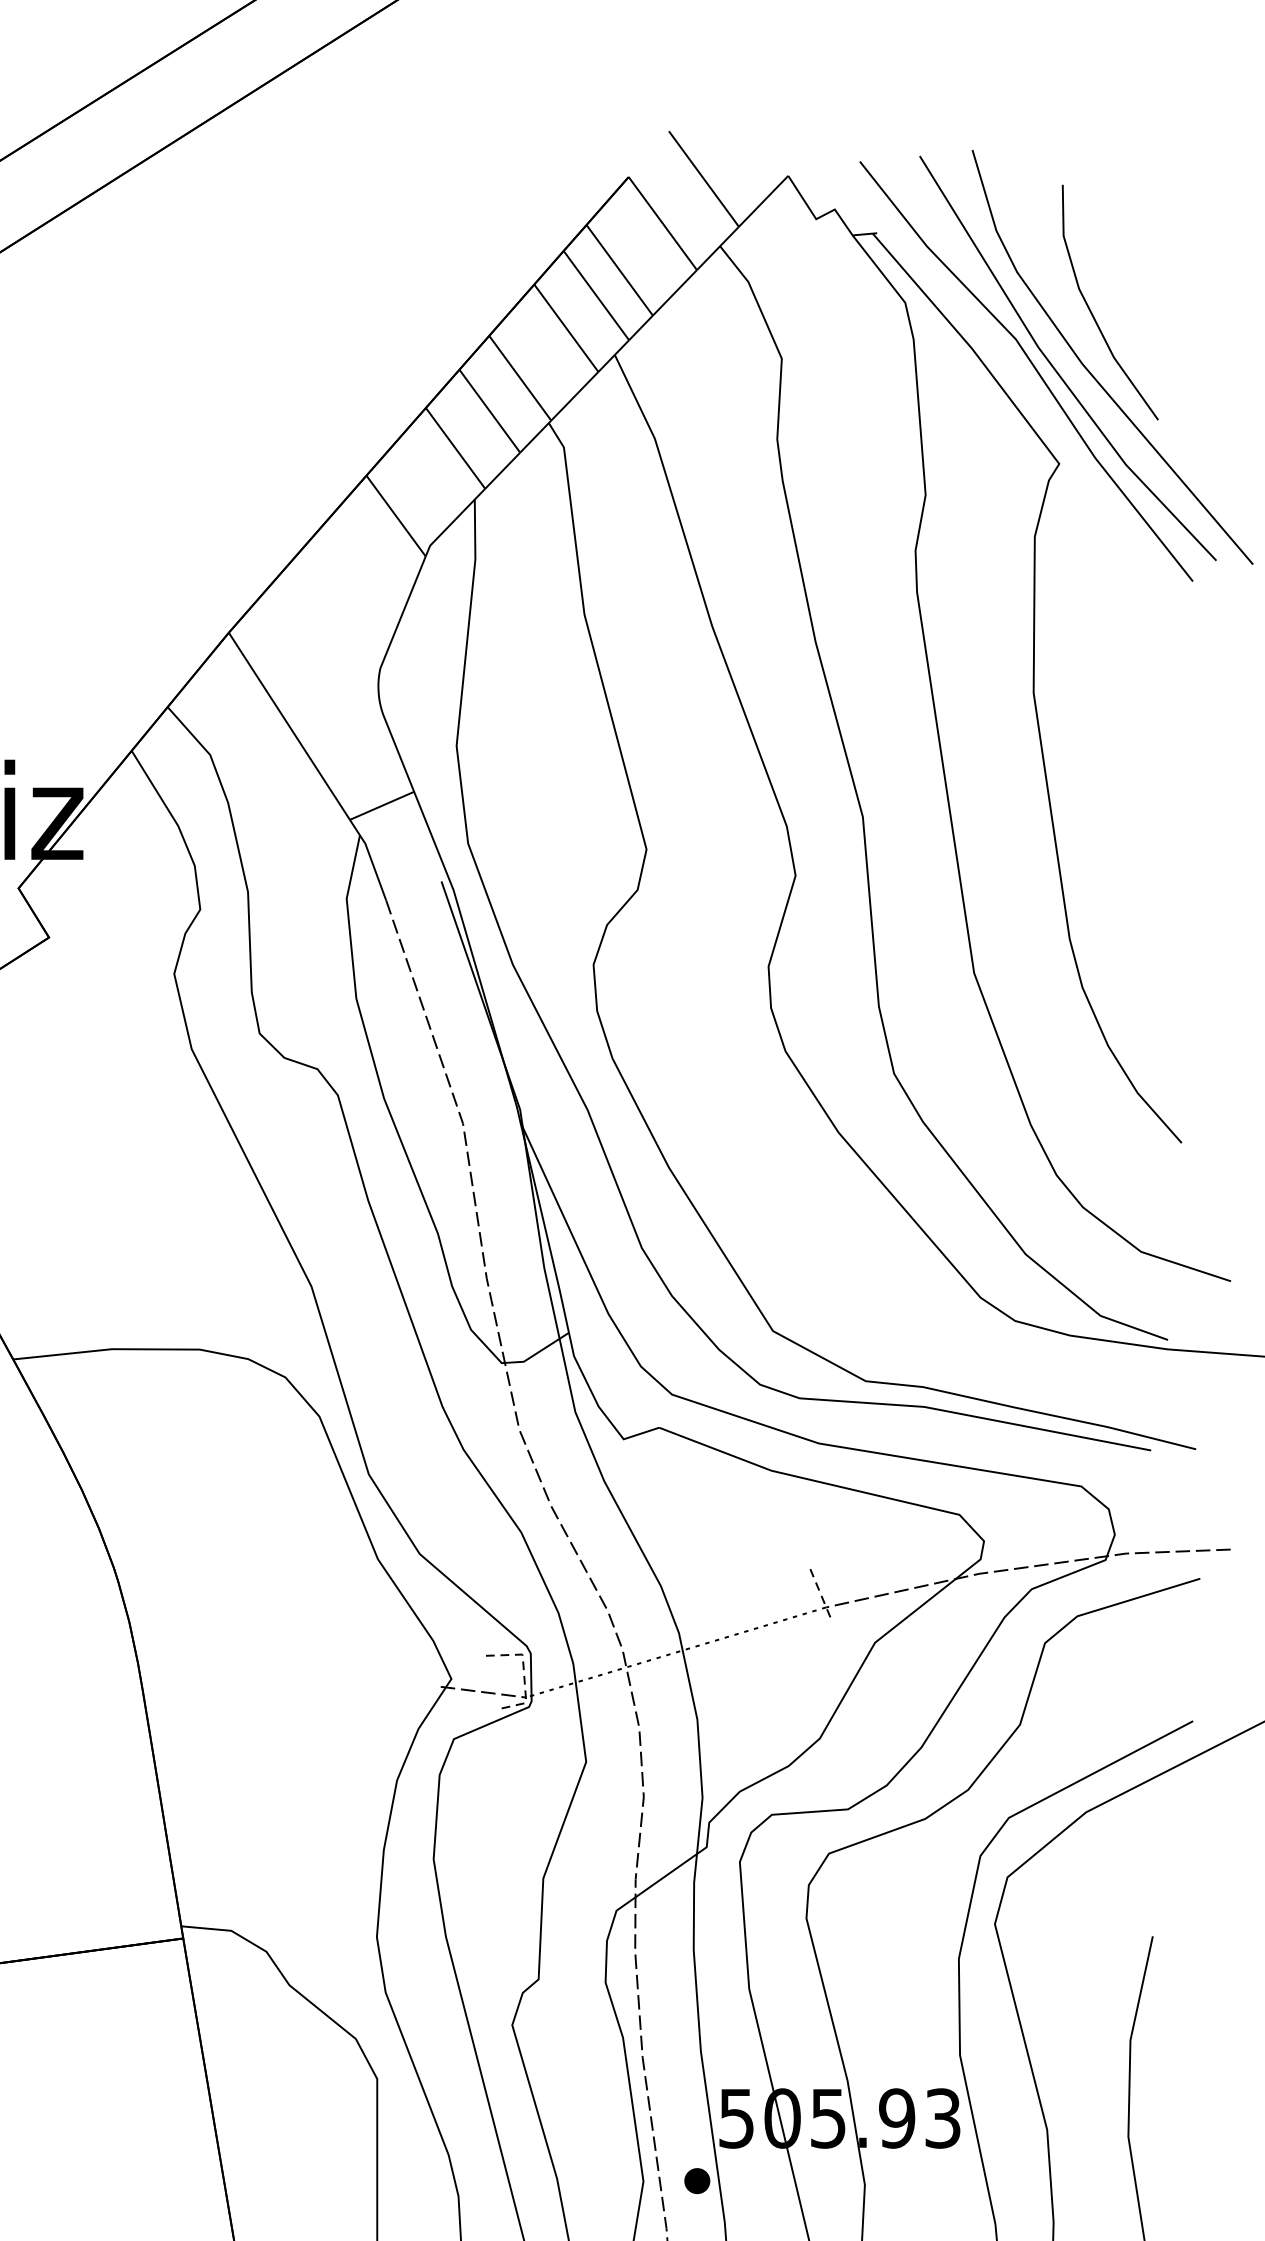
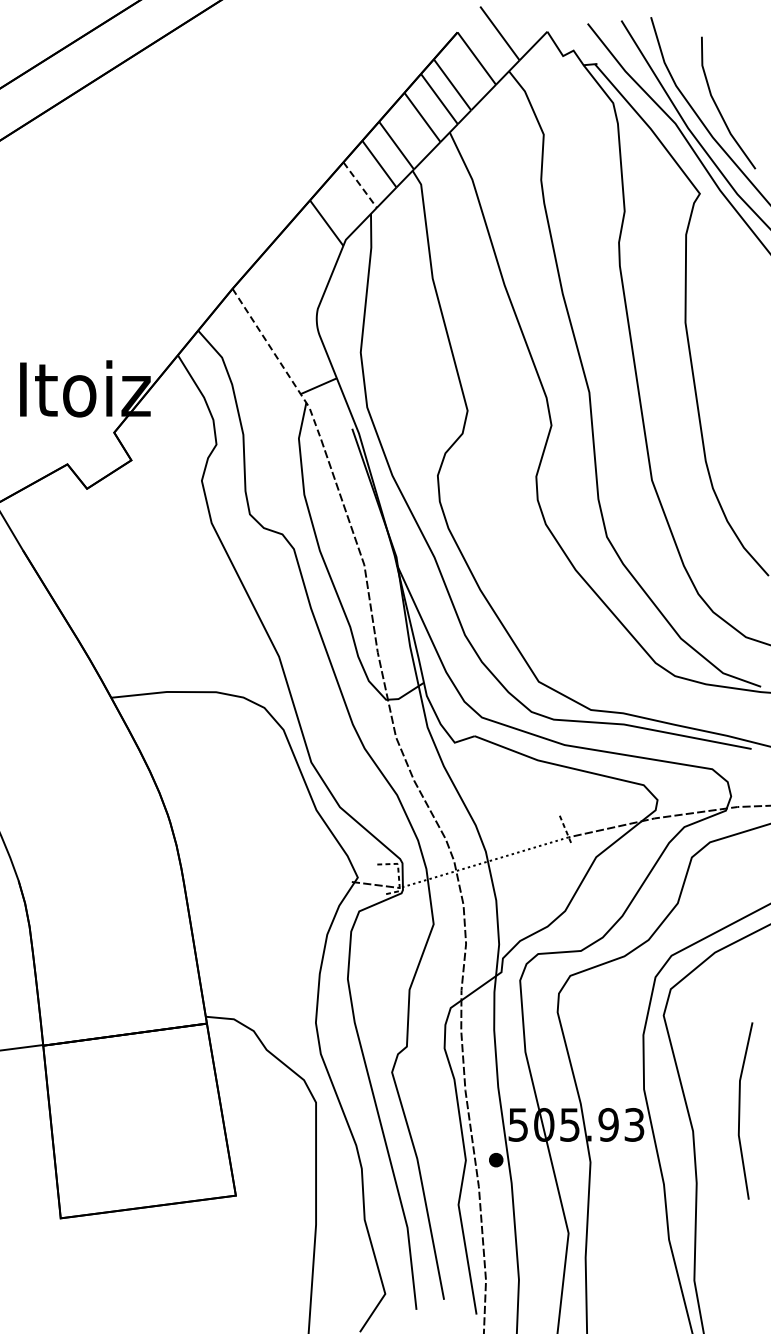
line: (456, 449) -> (360, 185), solid -> dashed
line: (313, 765) -> (280, 363), solid -> dashed

